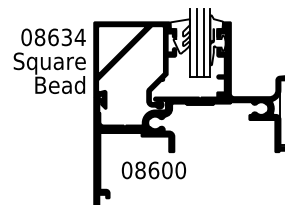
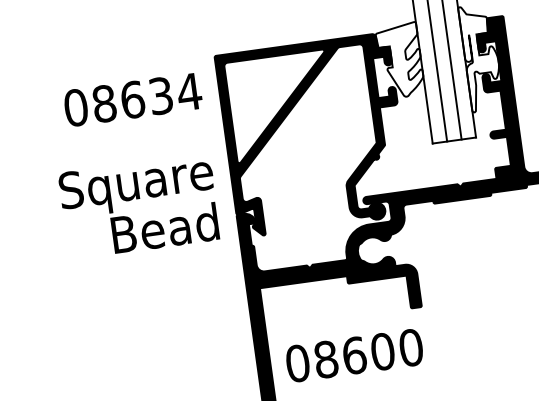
text: (49, 72) -> (138, 204), moved
text: (153, 170) -> (353, 355), moved

